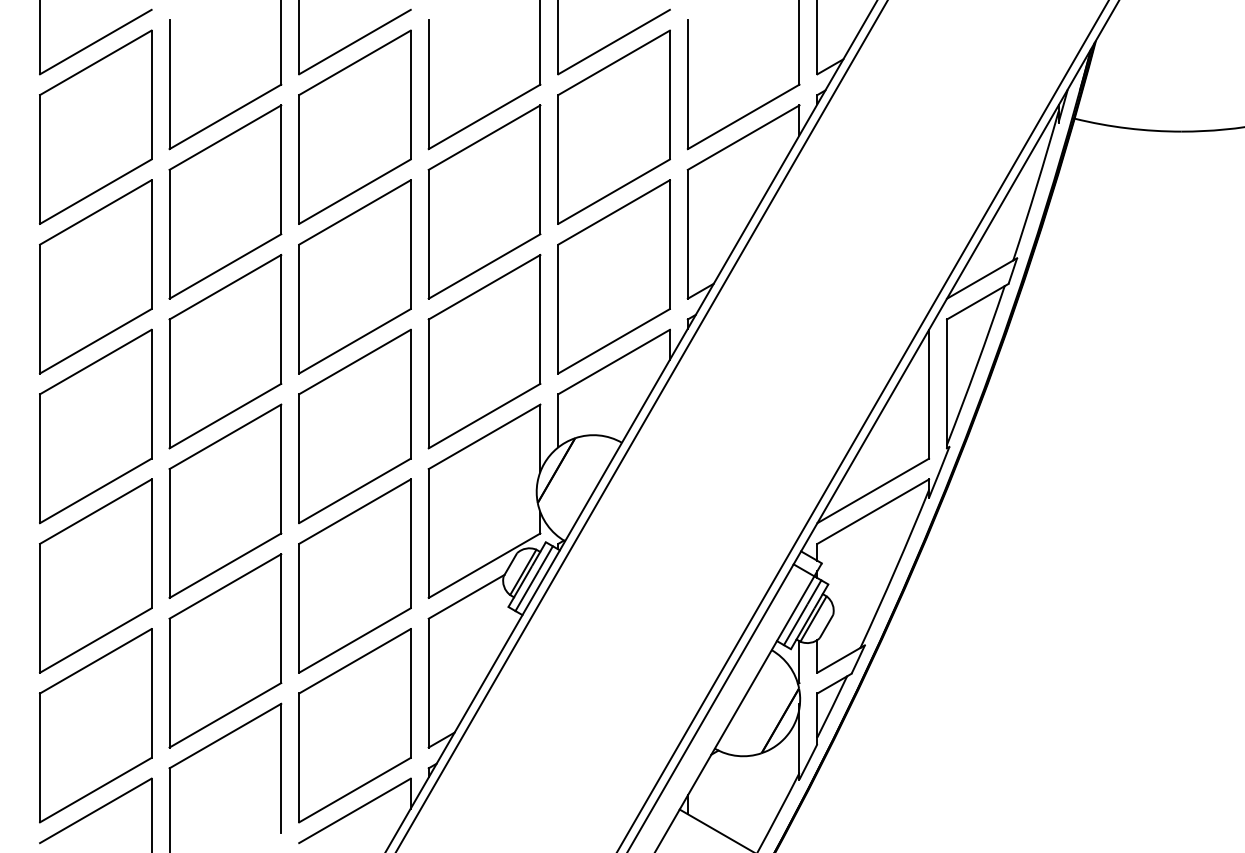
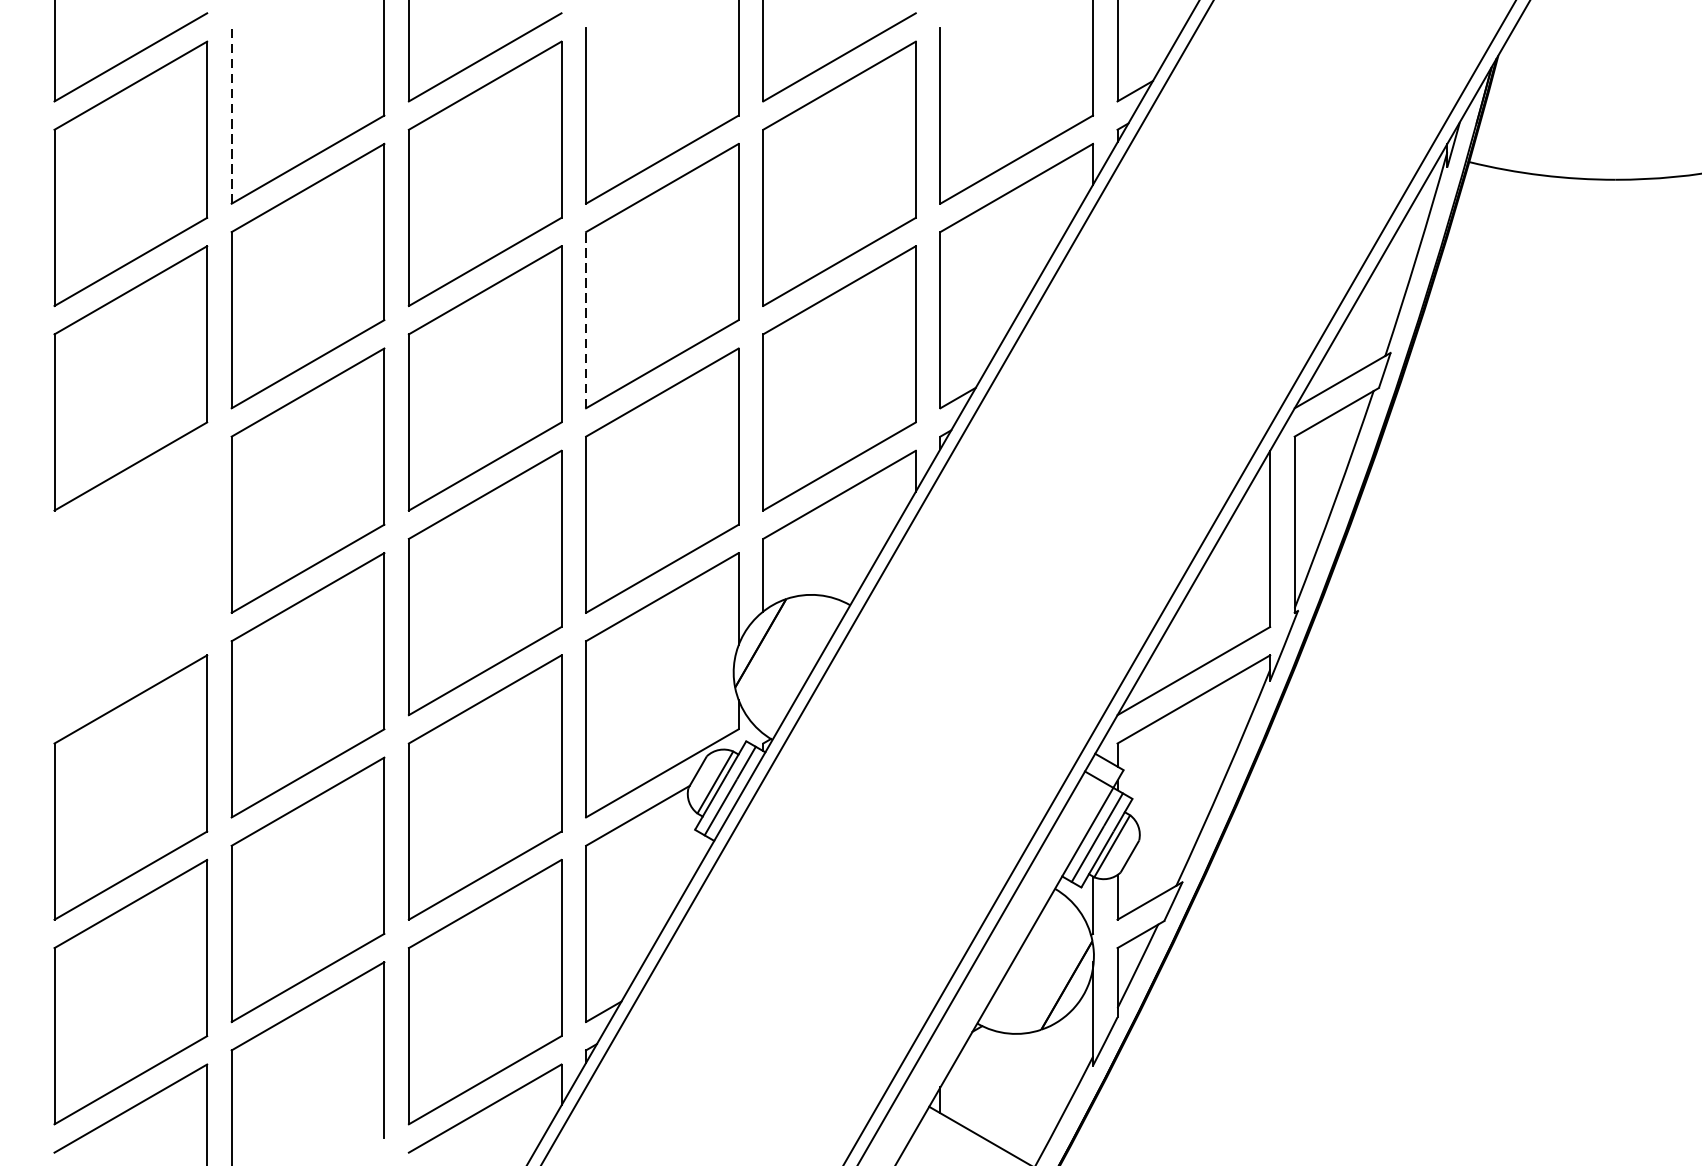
line: (169, 84) -> (231, 115), solid -> dashed
line: (428, 233) -> (585, 319), solid -> dashed
part: (95, 426) -> (130, 583), removed

